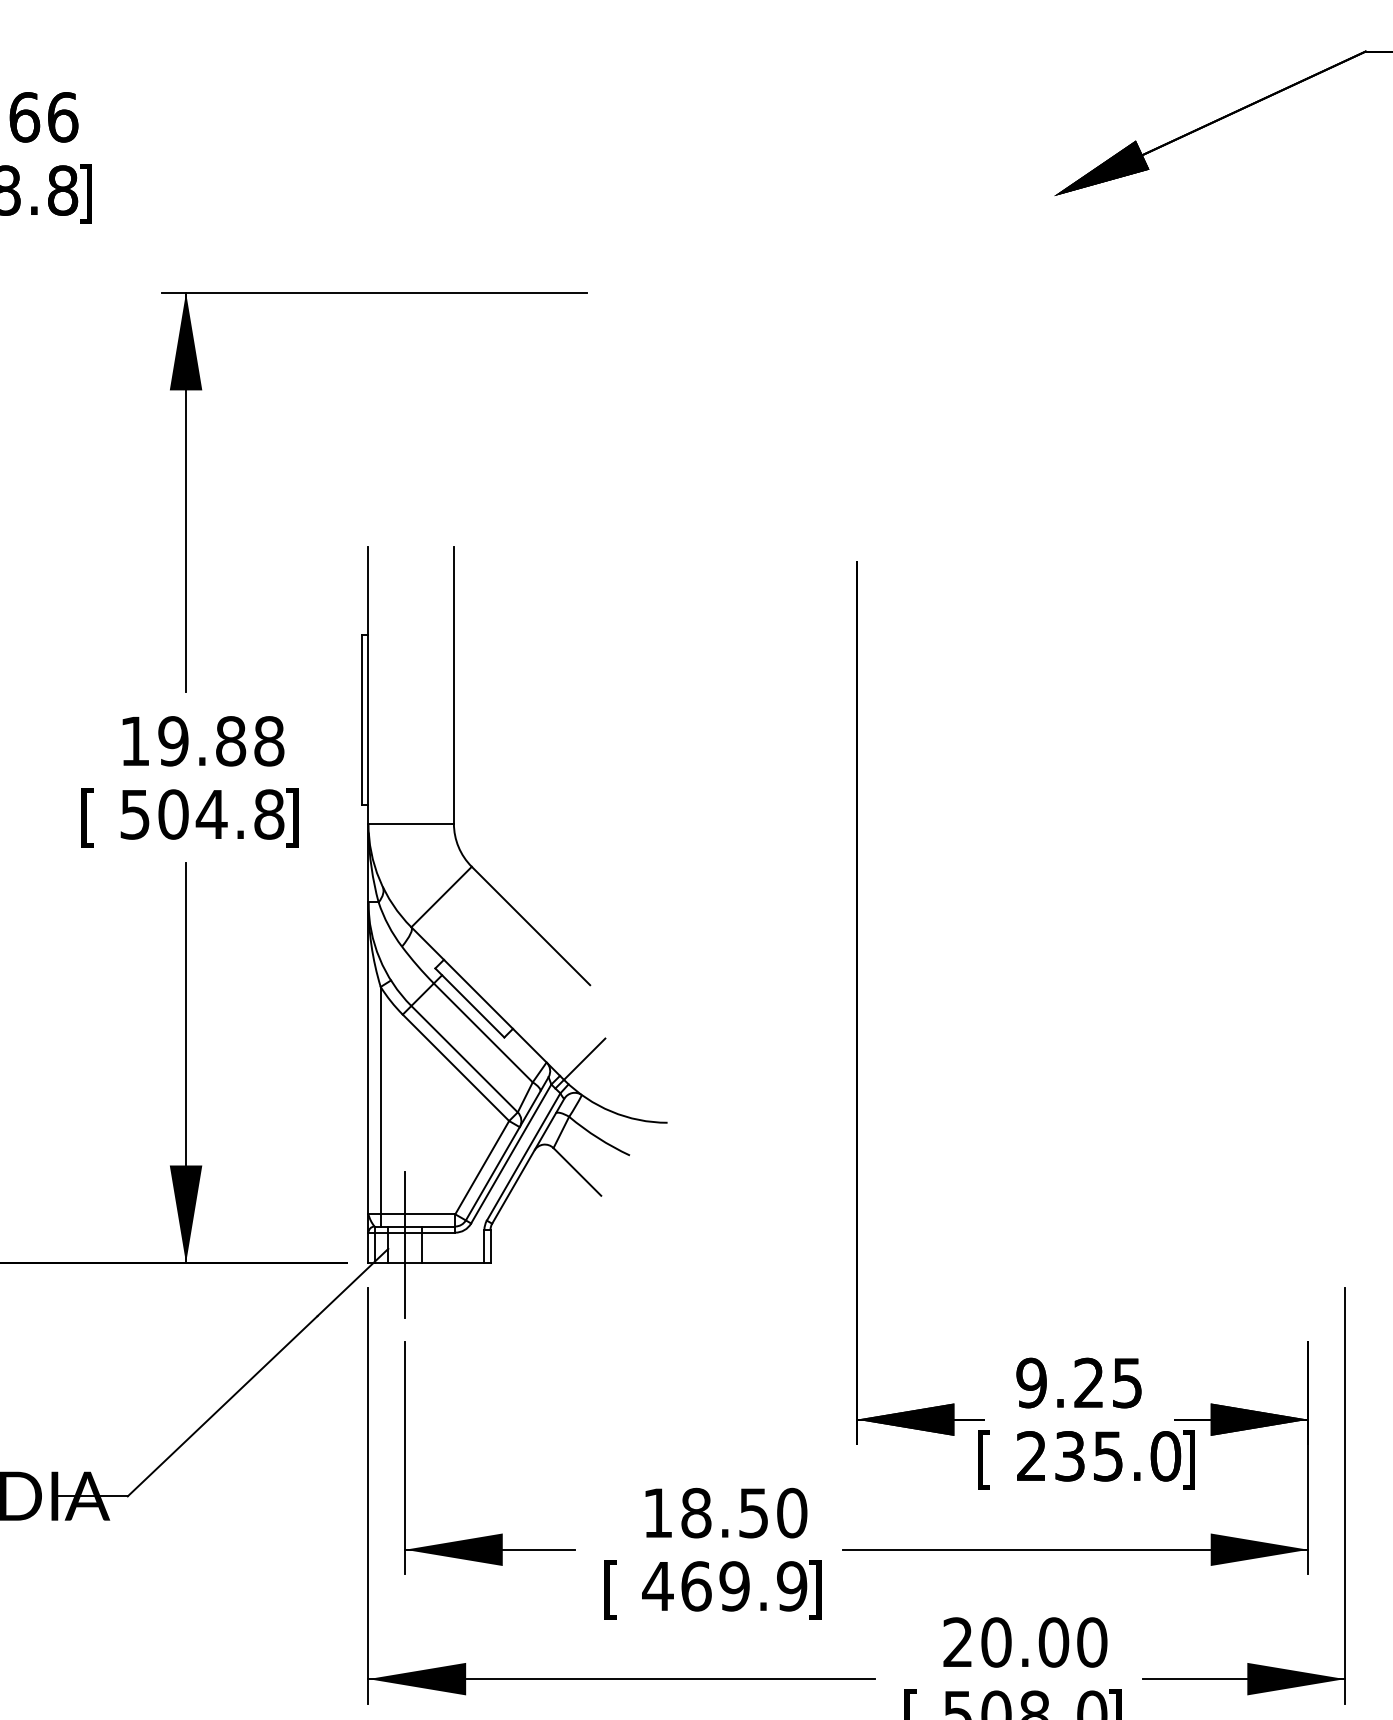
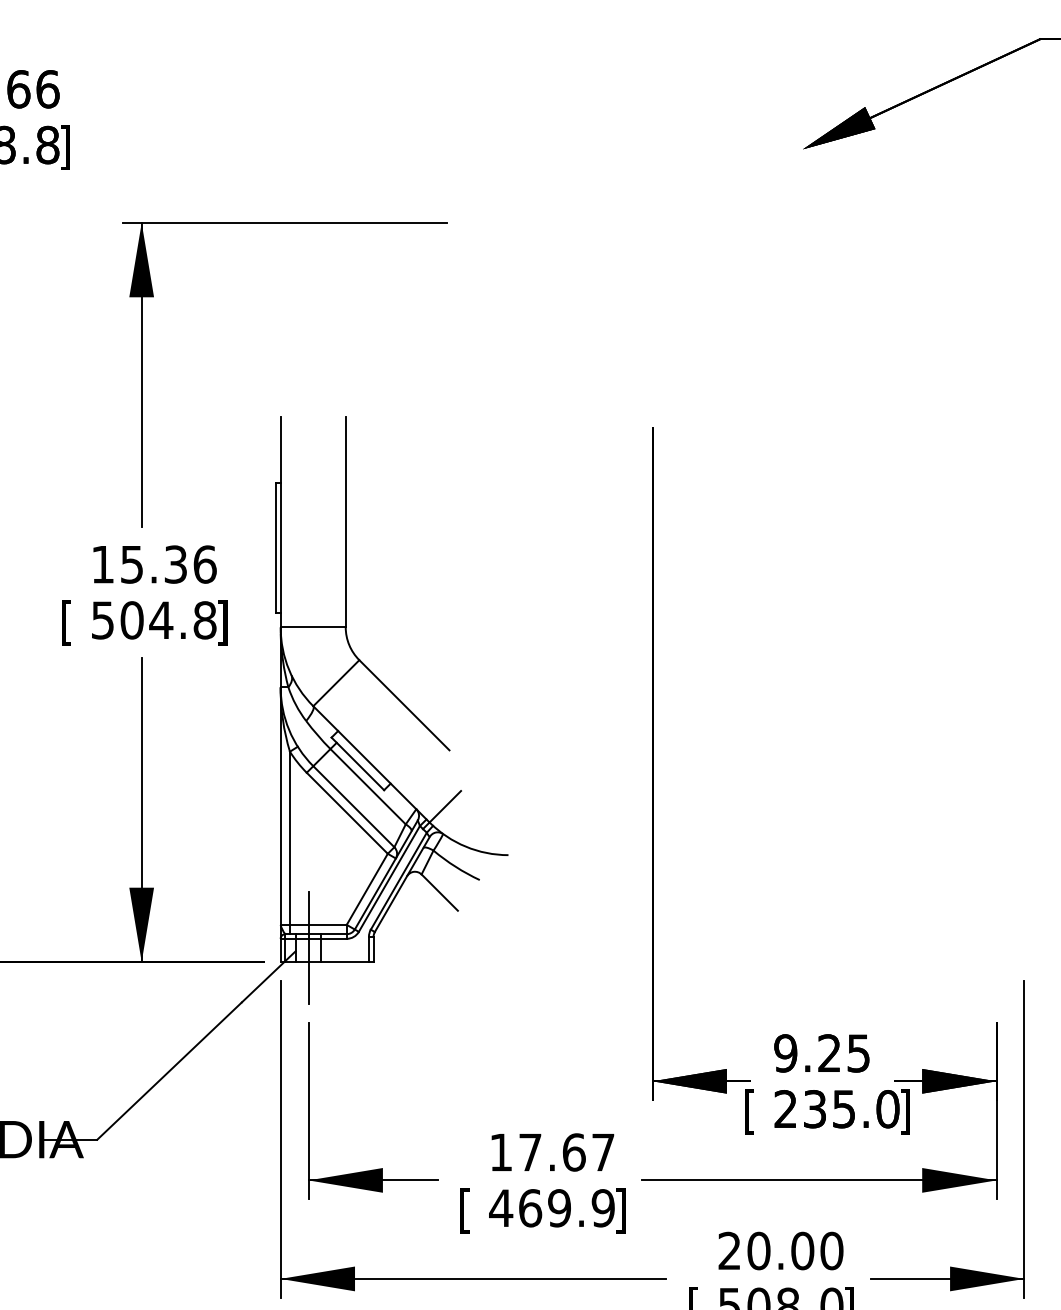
text: (221, 741) -> (168, 564), 19.88 -> 15.36
text: (744, 1512) -> (567, 1152), 18.50 -> 17.67

